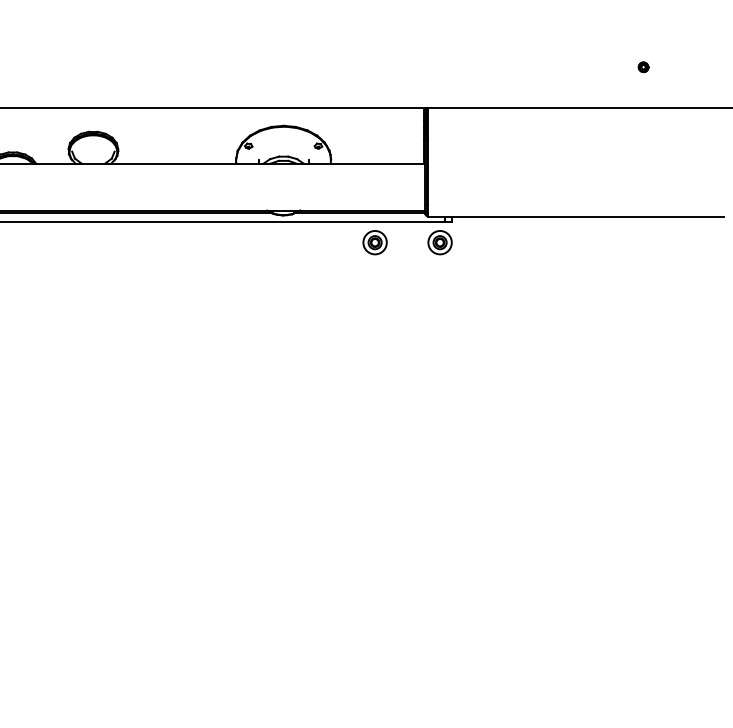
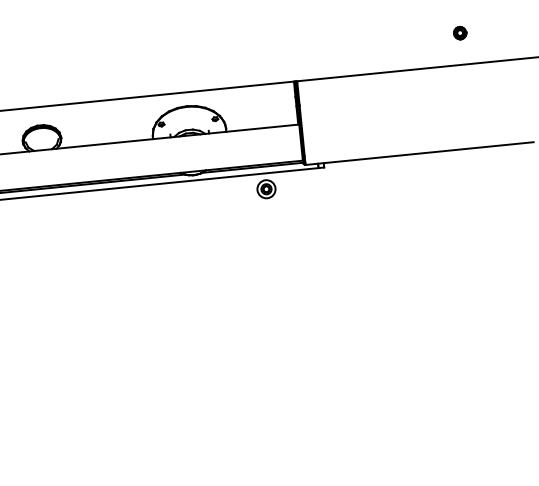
part: (643, 67) -> (460, 33), size x1.67
part: (439, 242) -> (316, 184), removed

